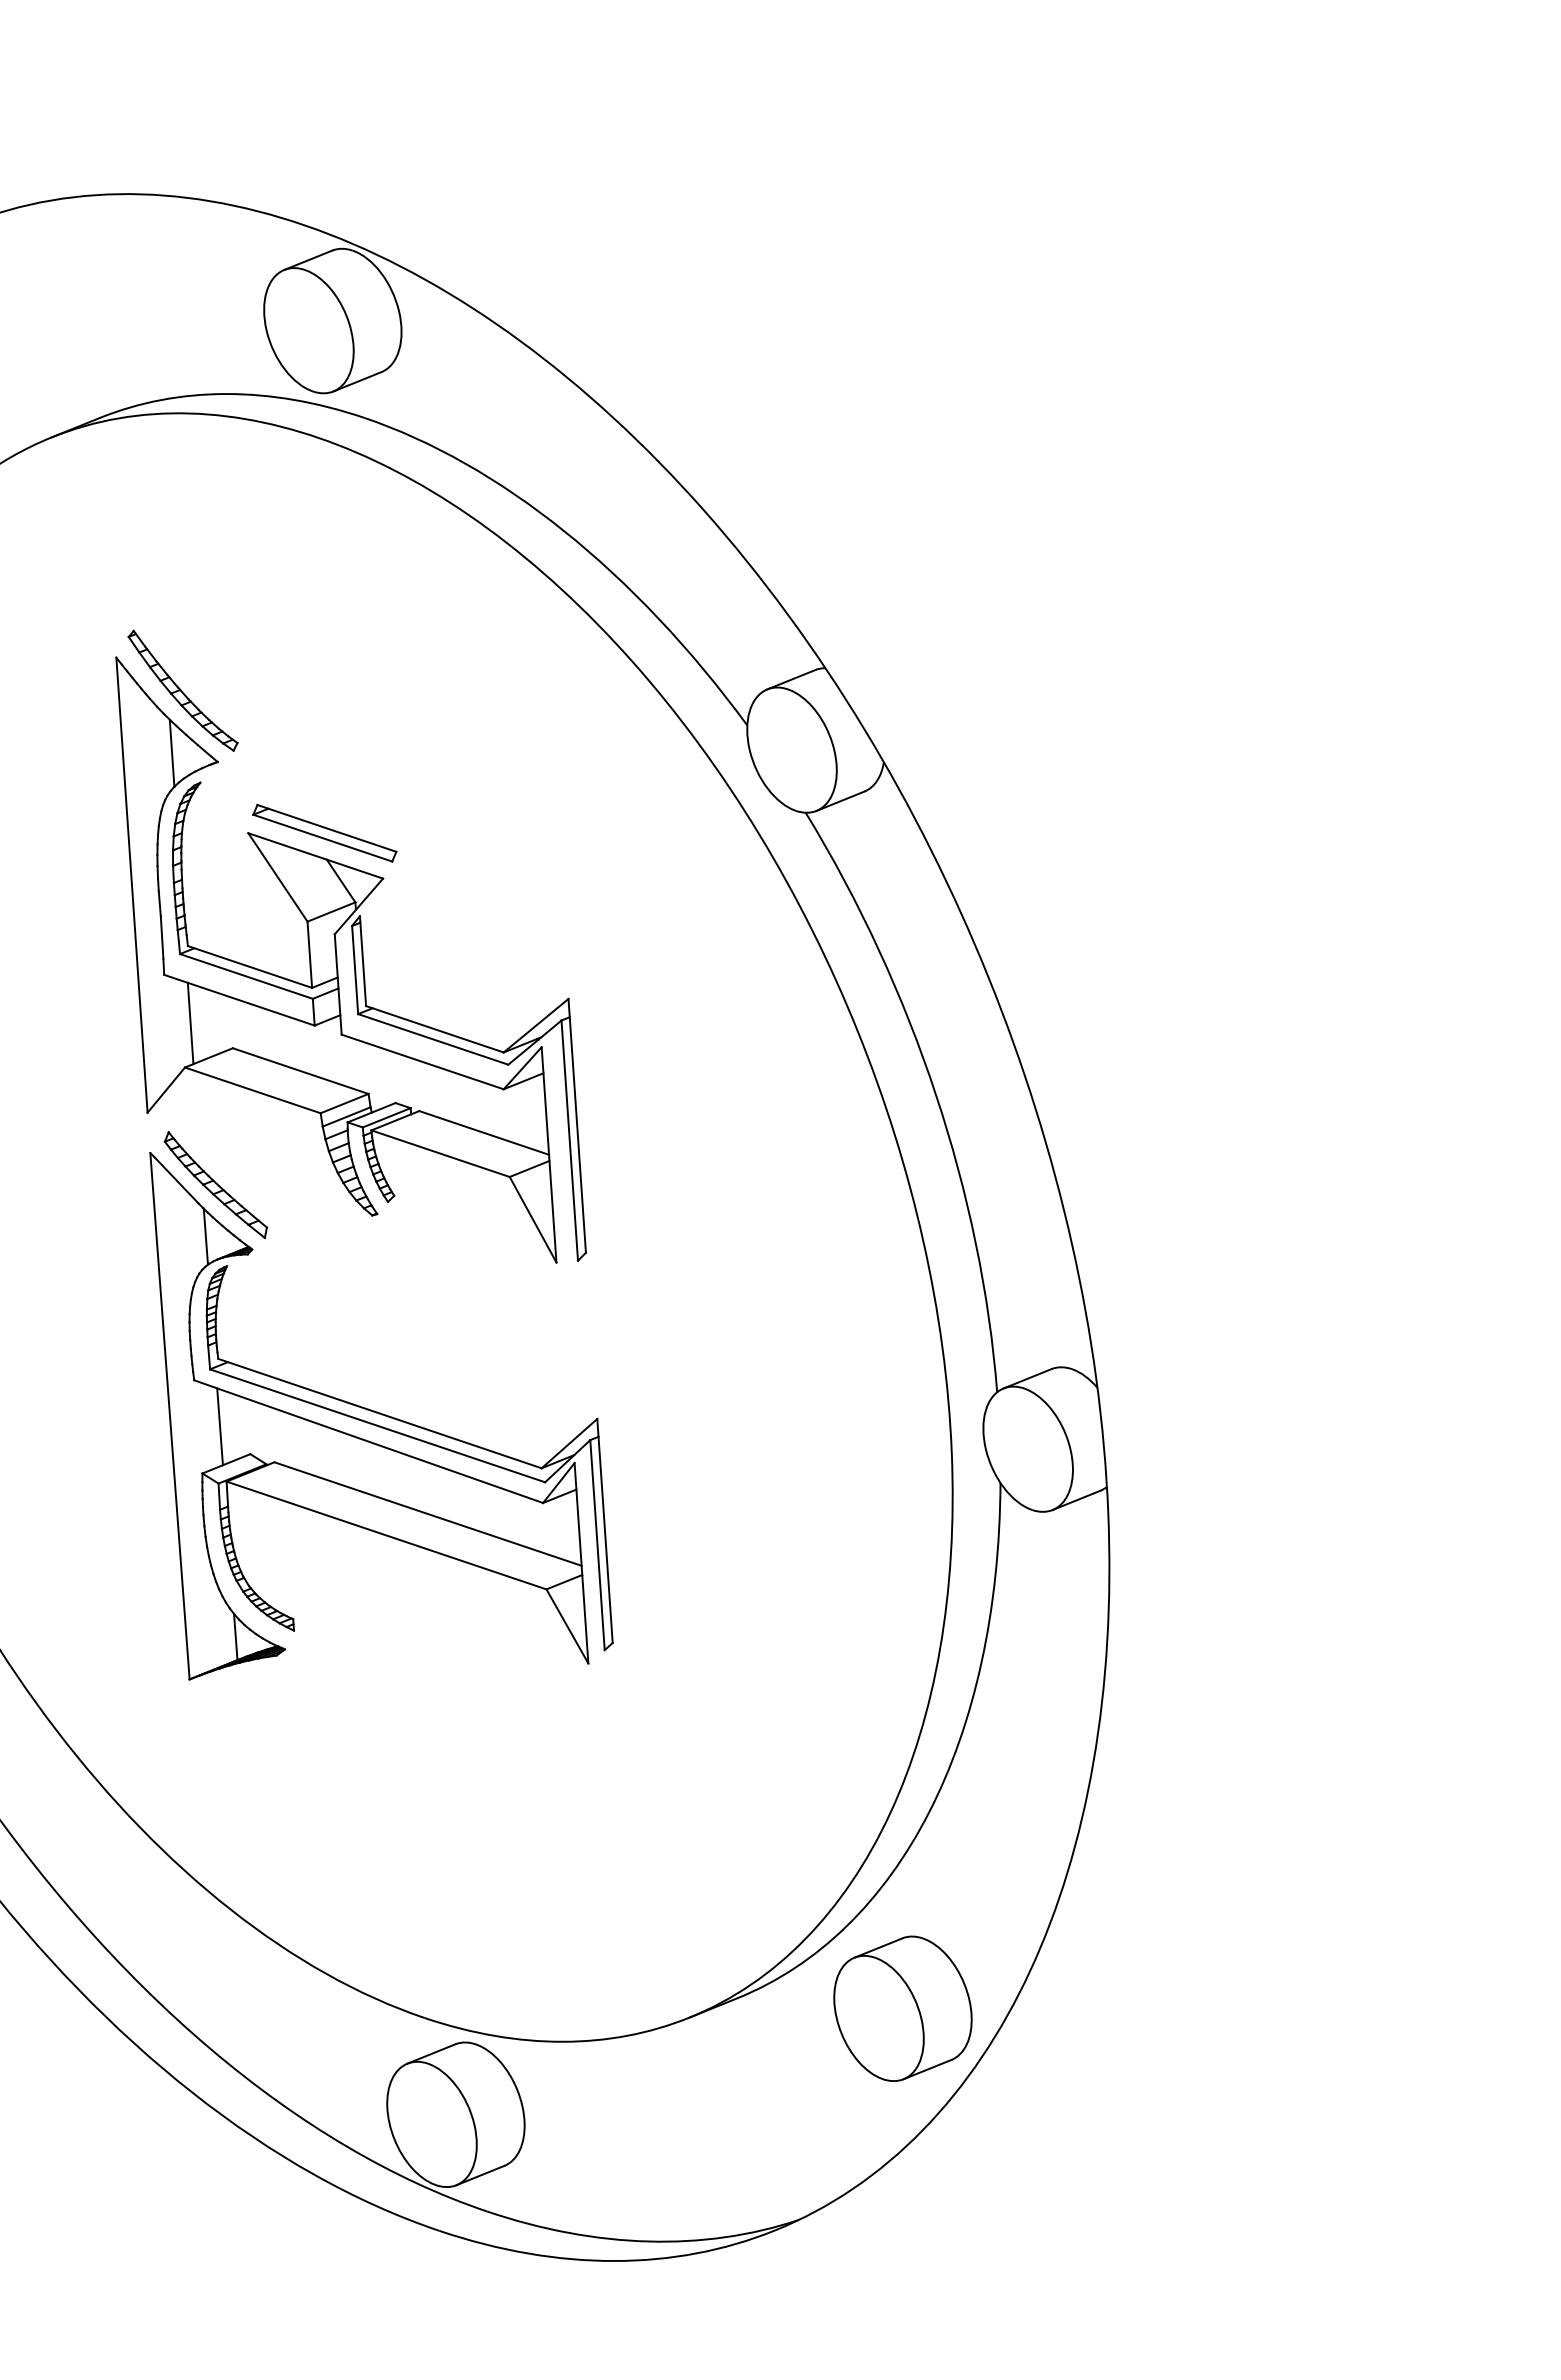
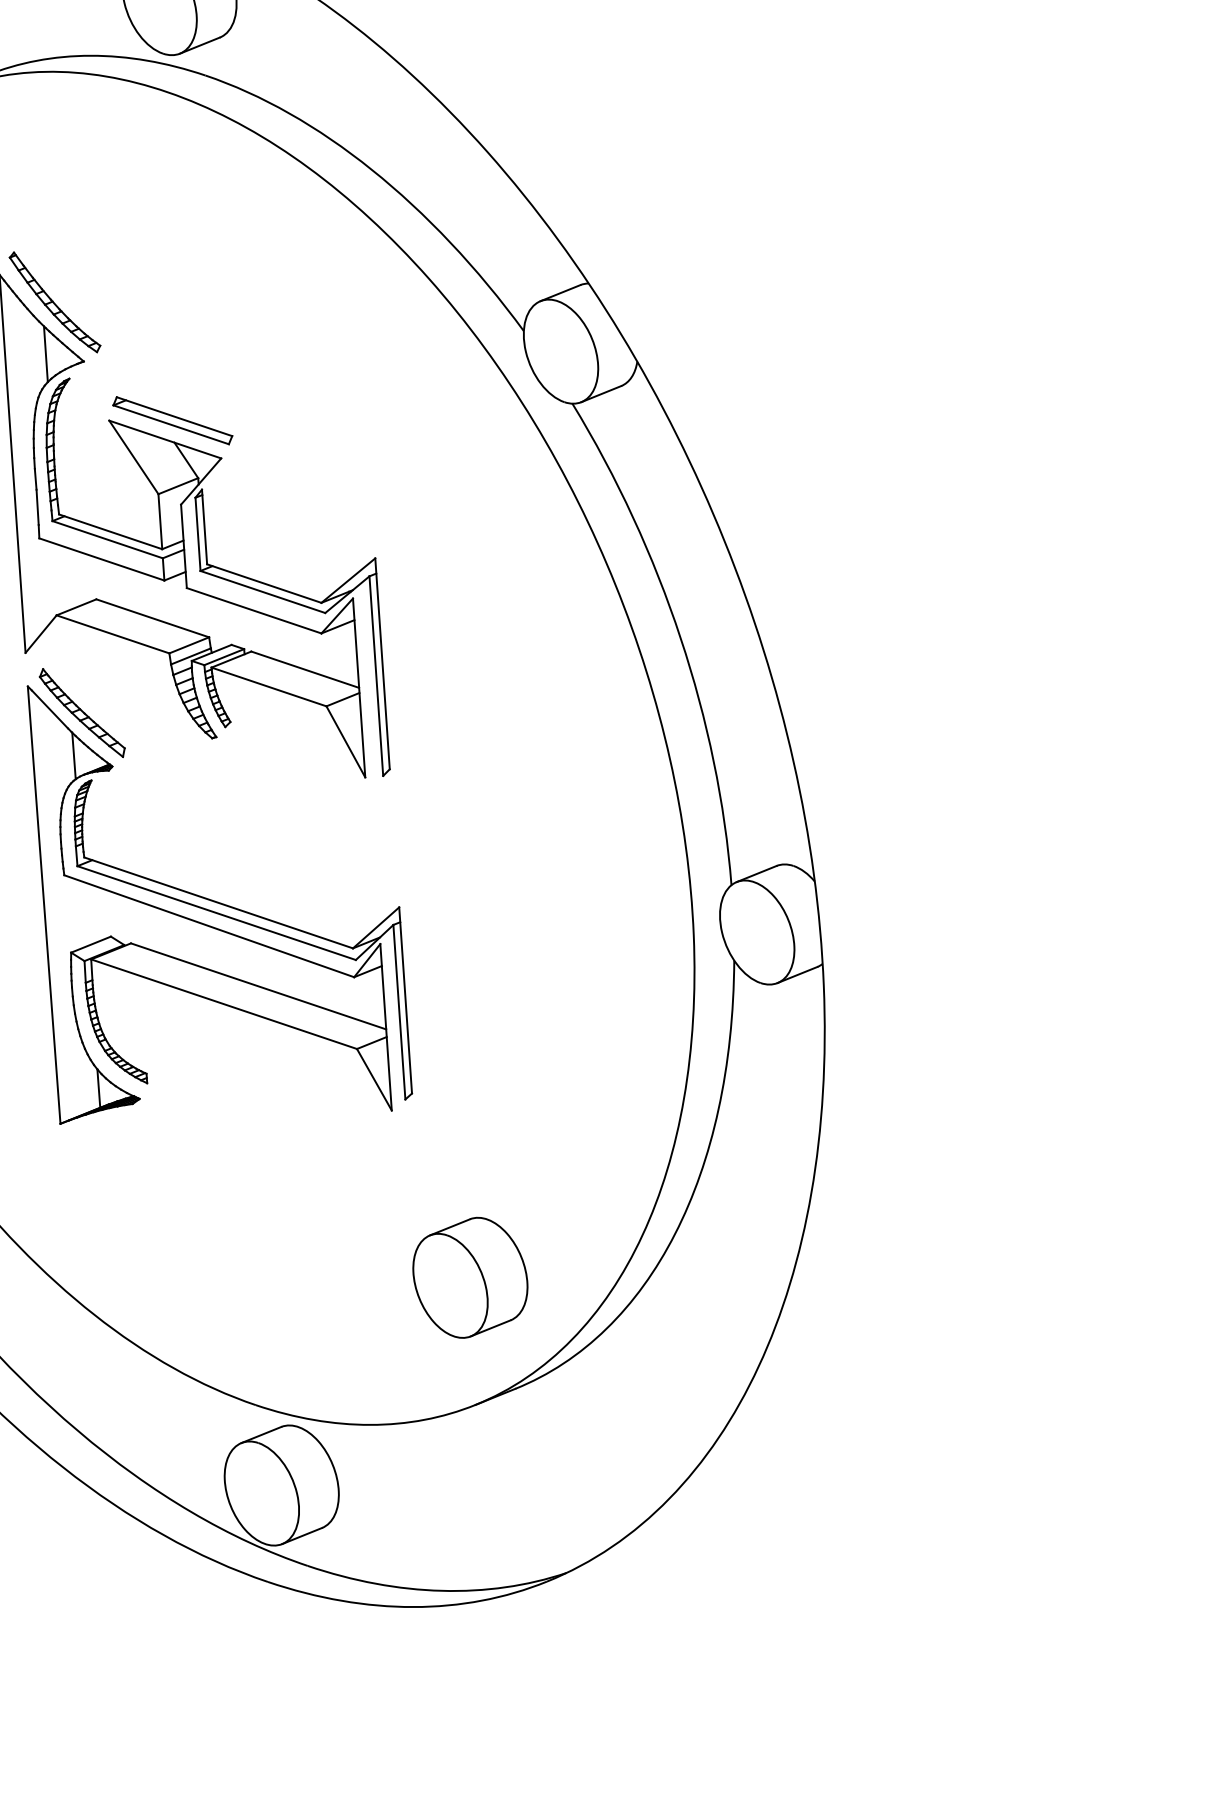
line: (190, 1023) -> (61, 578), removed
line: (219, 1426) -> (85, 913), removed
part: (902, 2008) -> (470, 1277), moved

